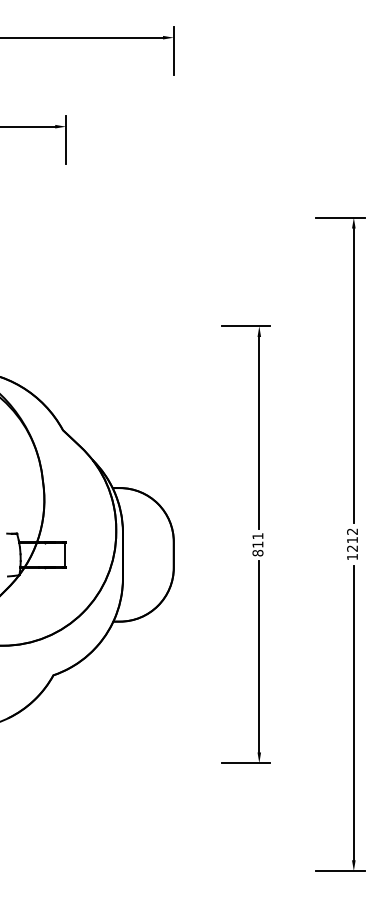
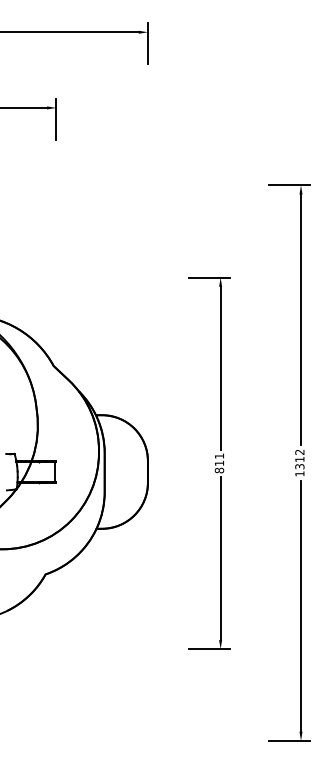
text: (352, 548) -> (299, 466), 1212 -> 1312

